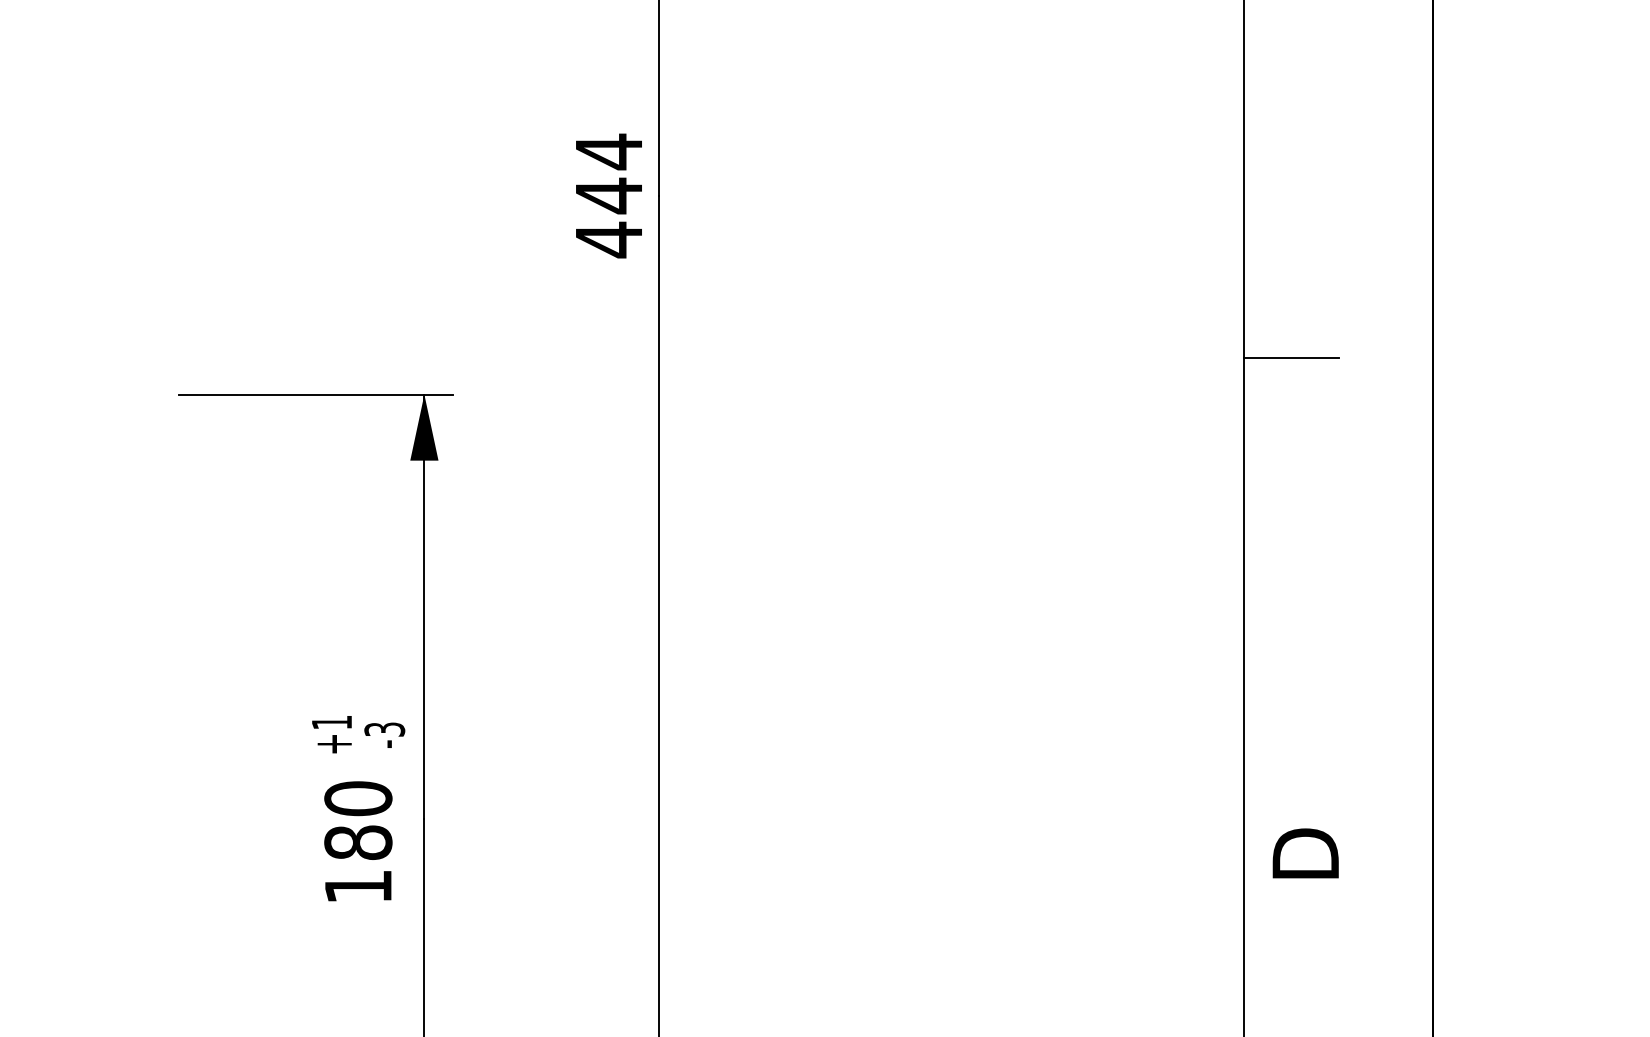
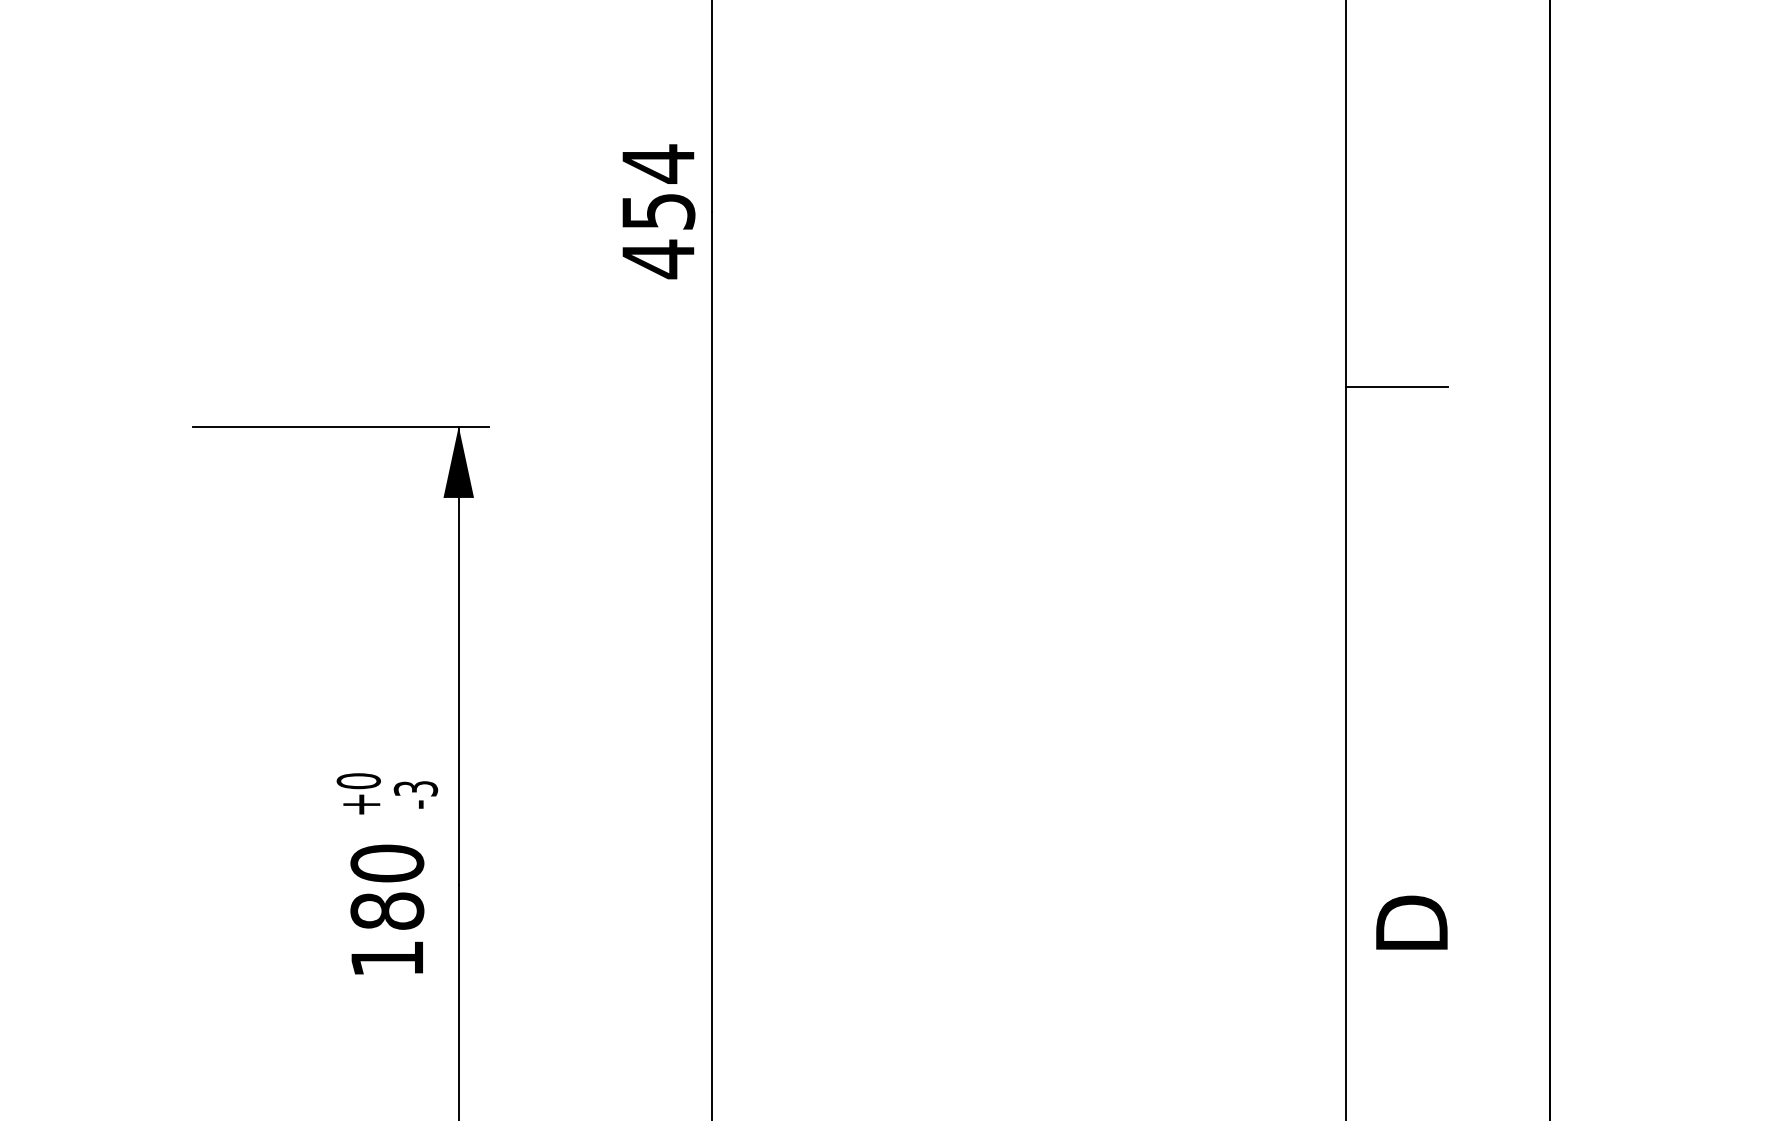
text: (609, 195) -> (658, 211), 444 -> 454
text: (331, 722) -> (358, 781), +1 -> +0

